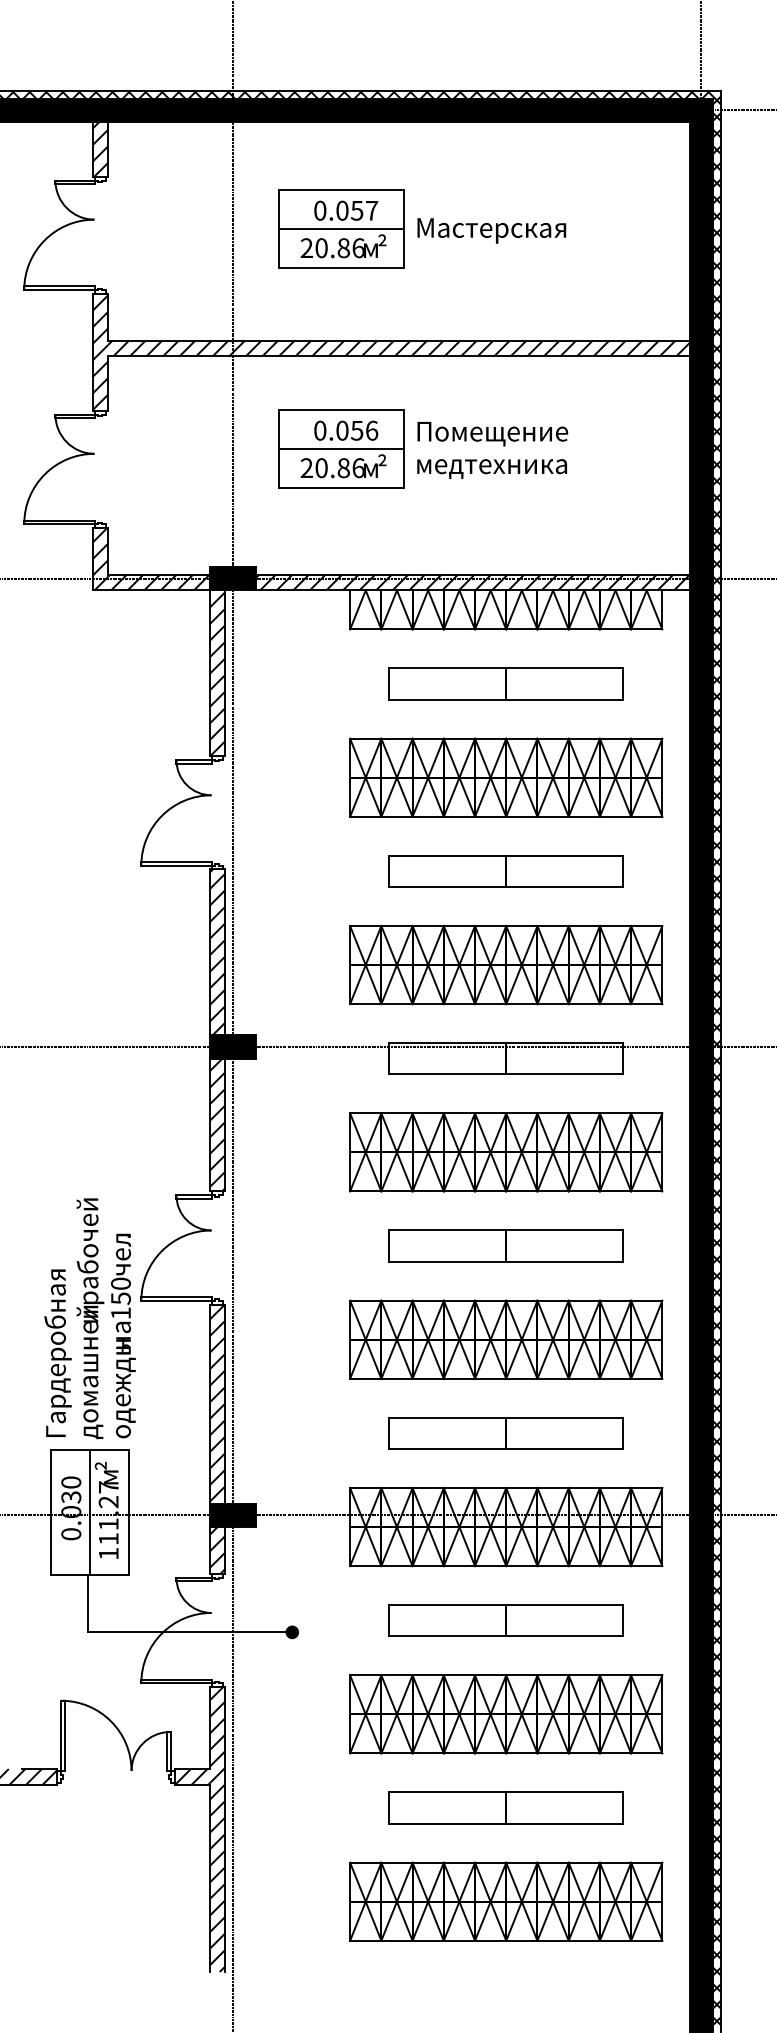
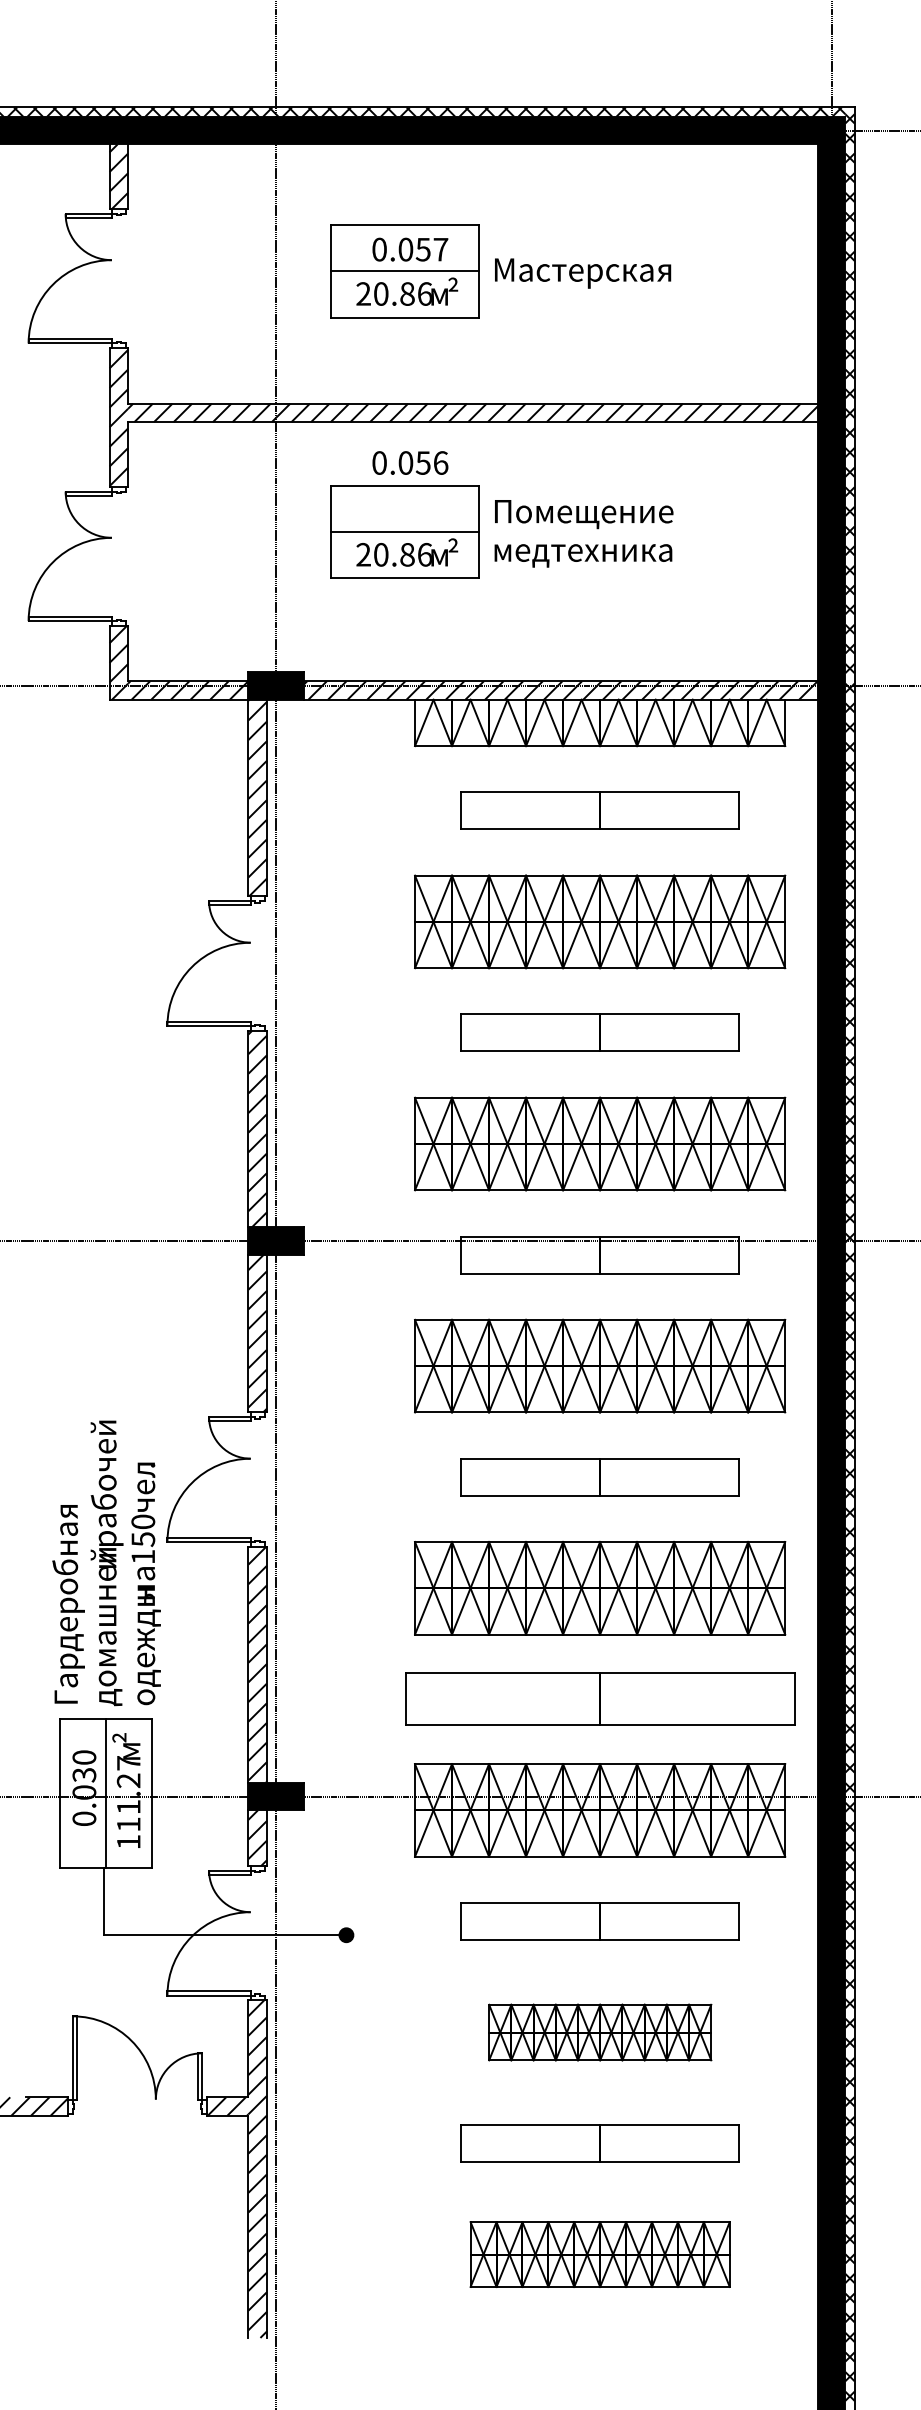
text: (346, 430) -> (410, 462), moved
part: (505, 1433) -> (599, 1699), size x1.4
part: (506, 1714) -> (600, 2032), size x0.6
part: (506, 1901) -> (600, 2254), size x0.7

